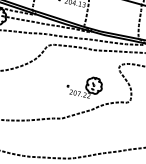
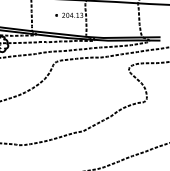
part: (85, 86) -> (99, 94), removed

